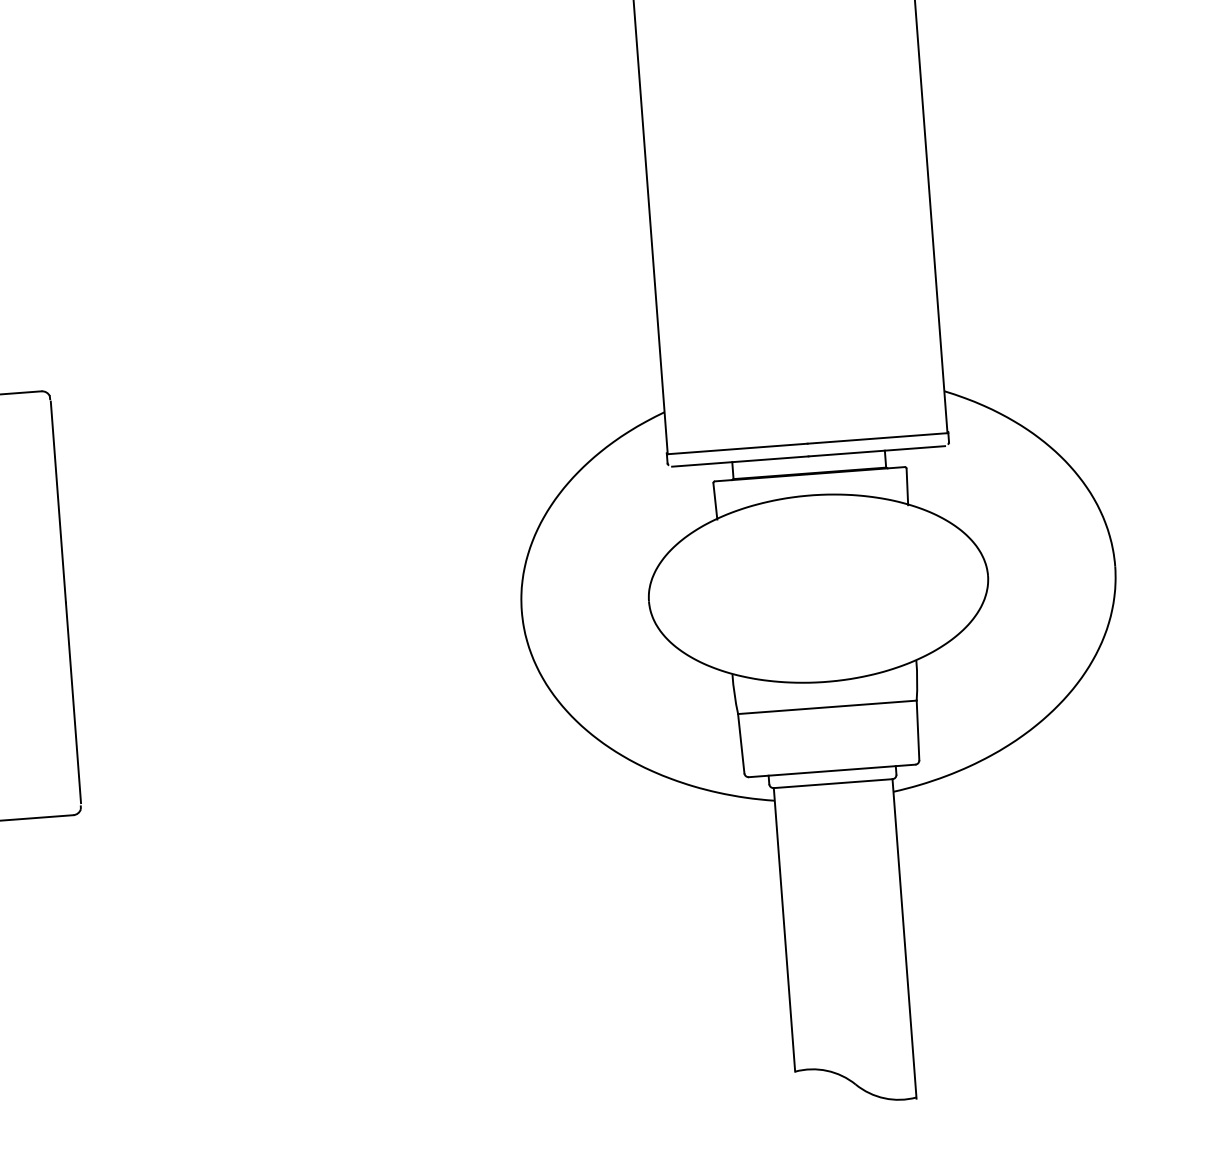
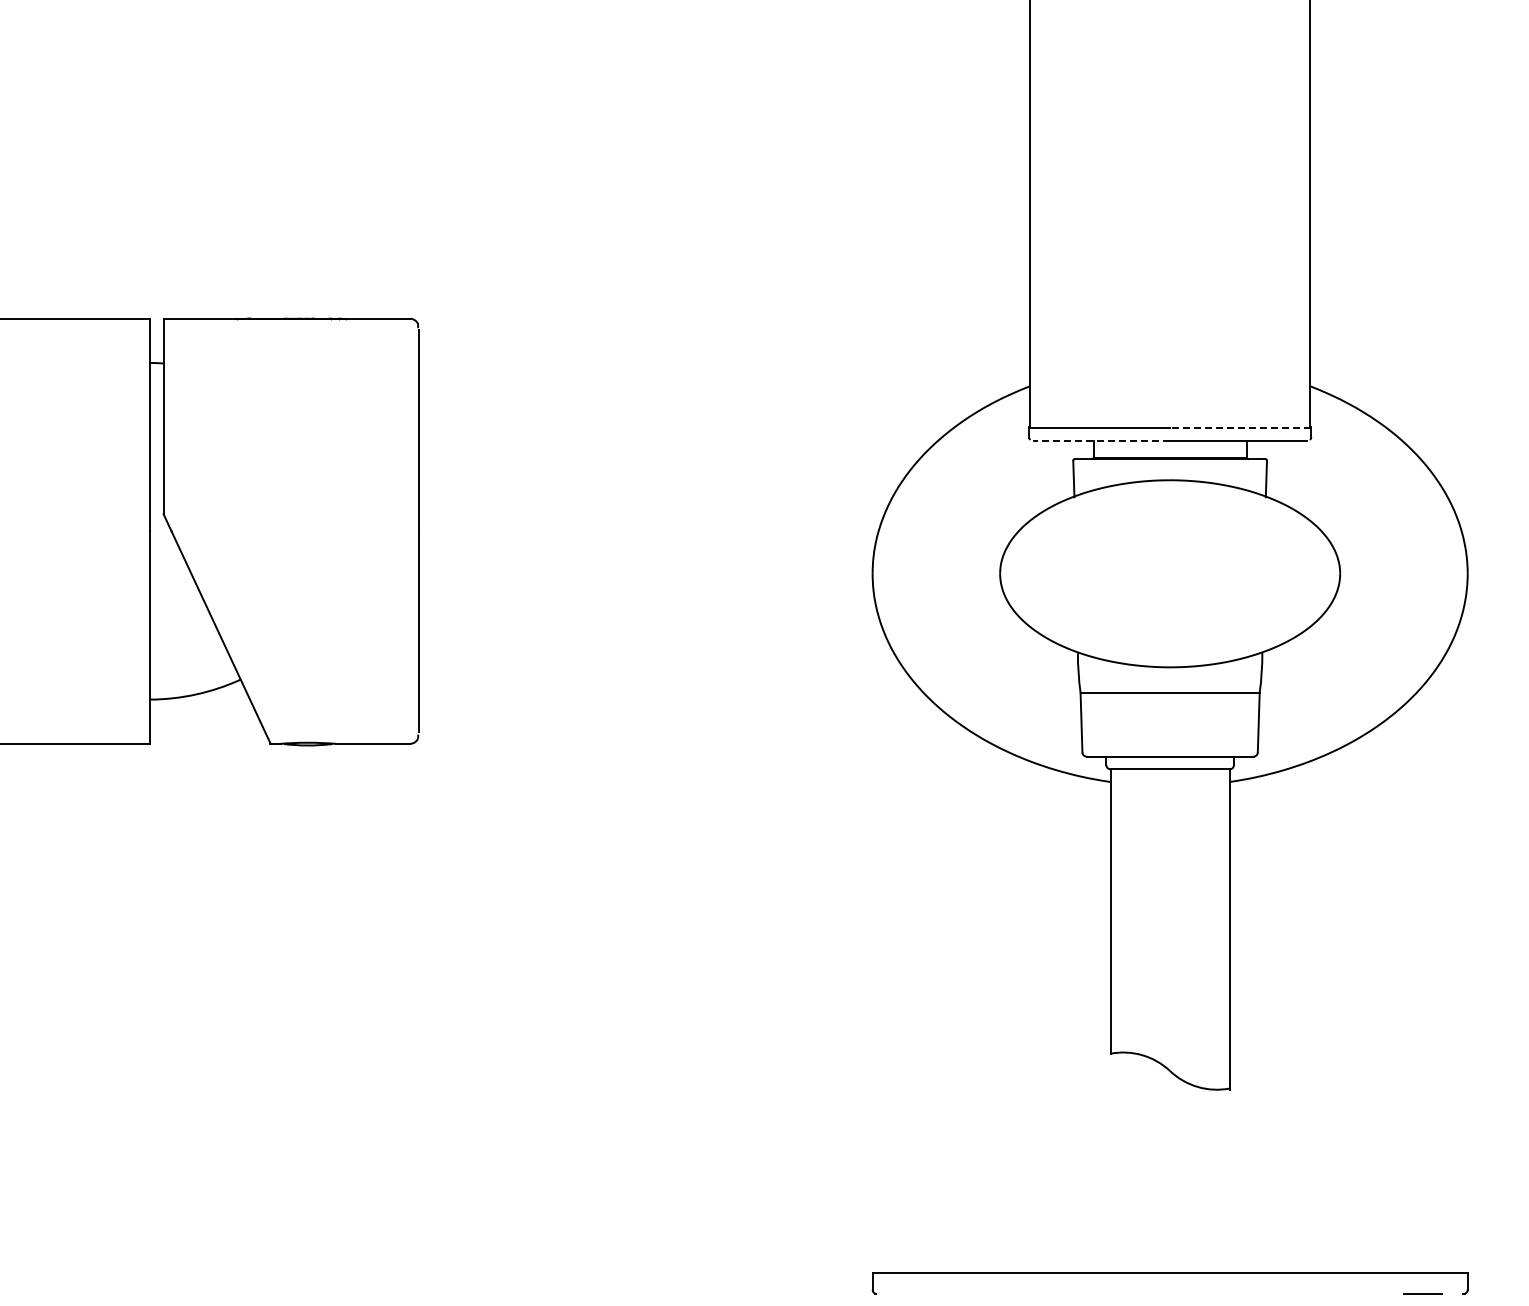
line: (877, 438) -> (1240, 428), solid -> dashed
line: (740, 461) -> (1101, 441), solid -> dashed

